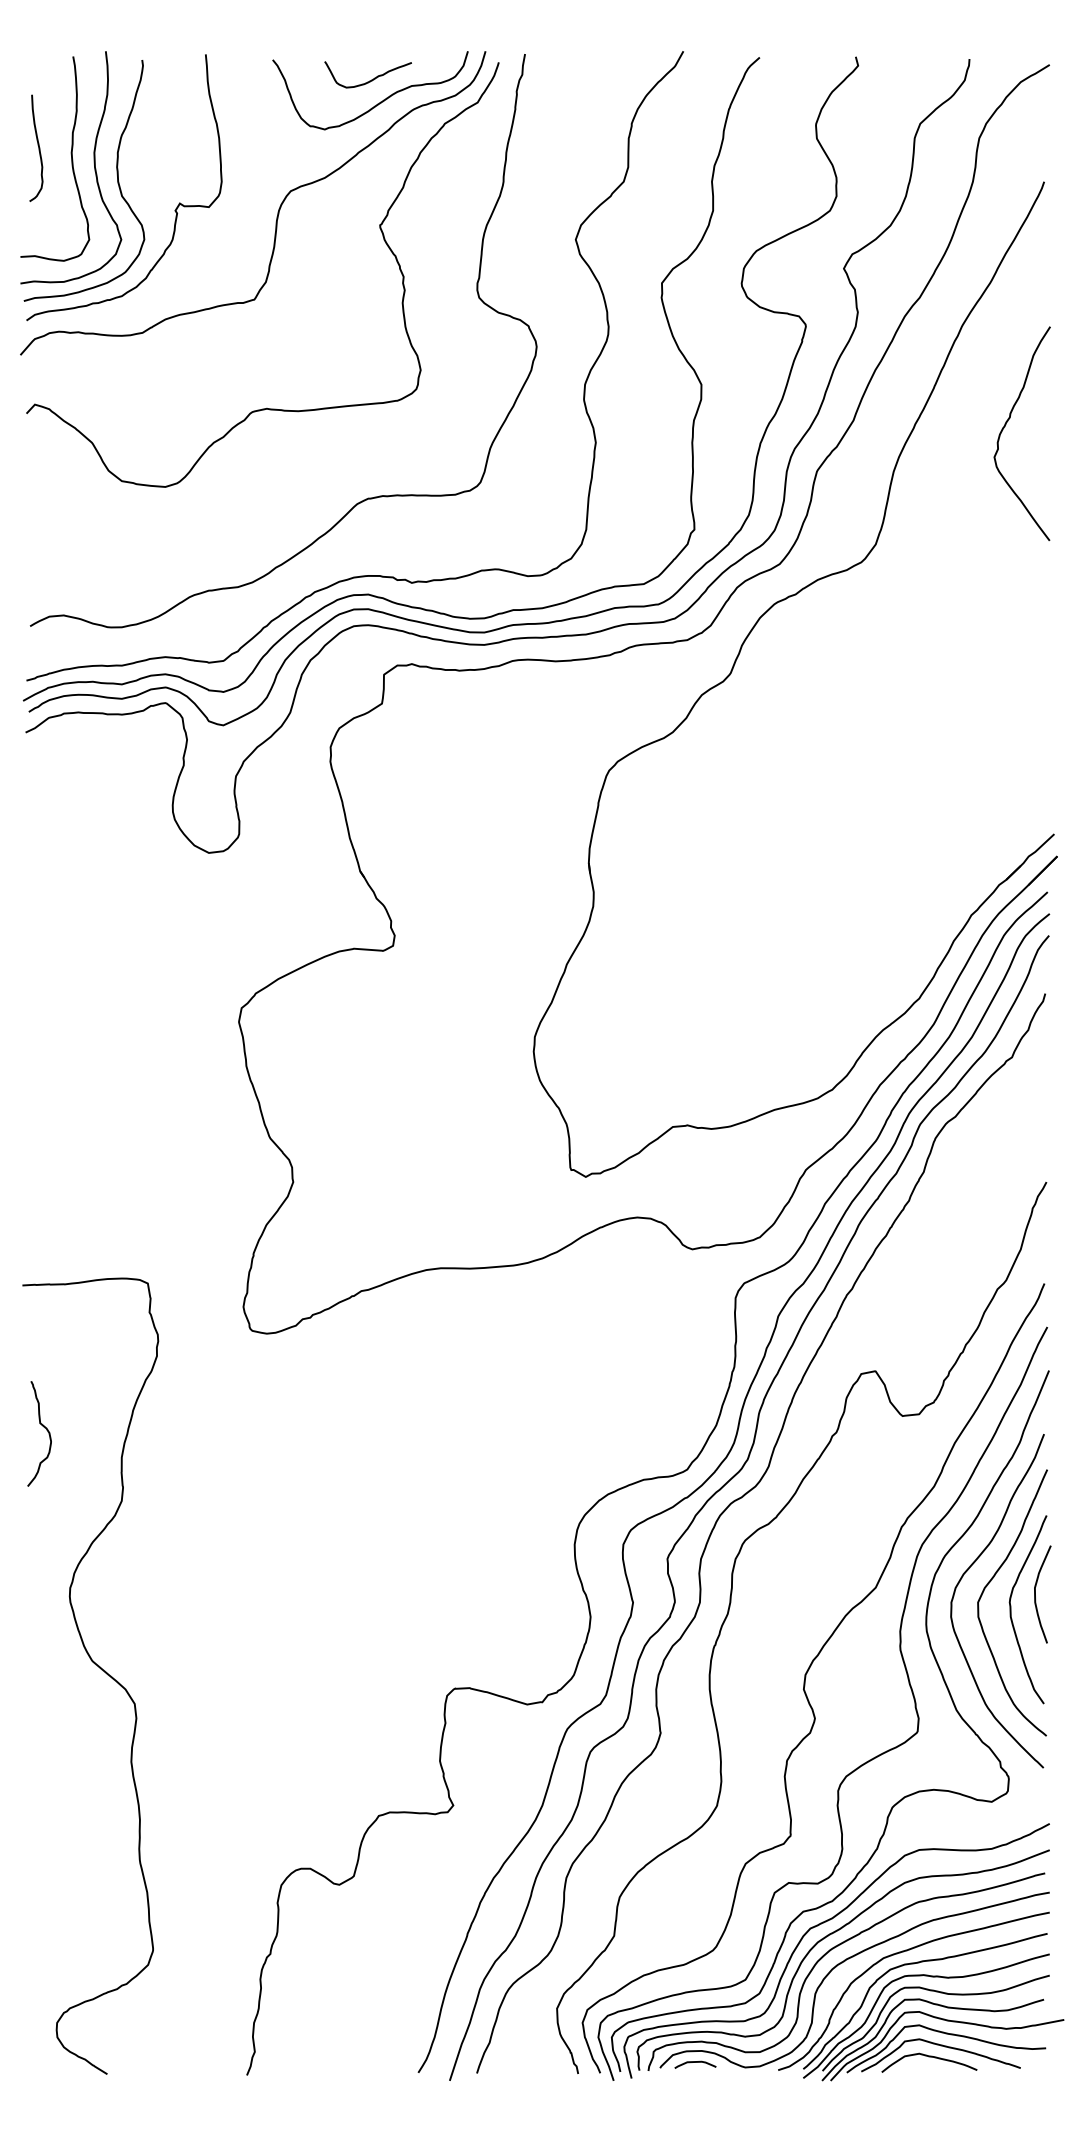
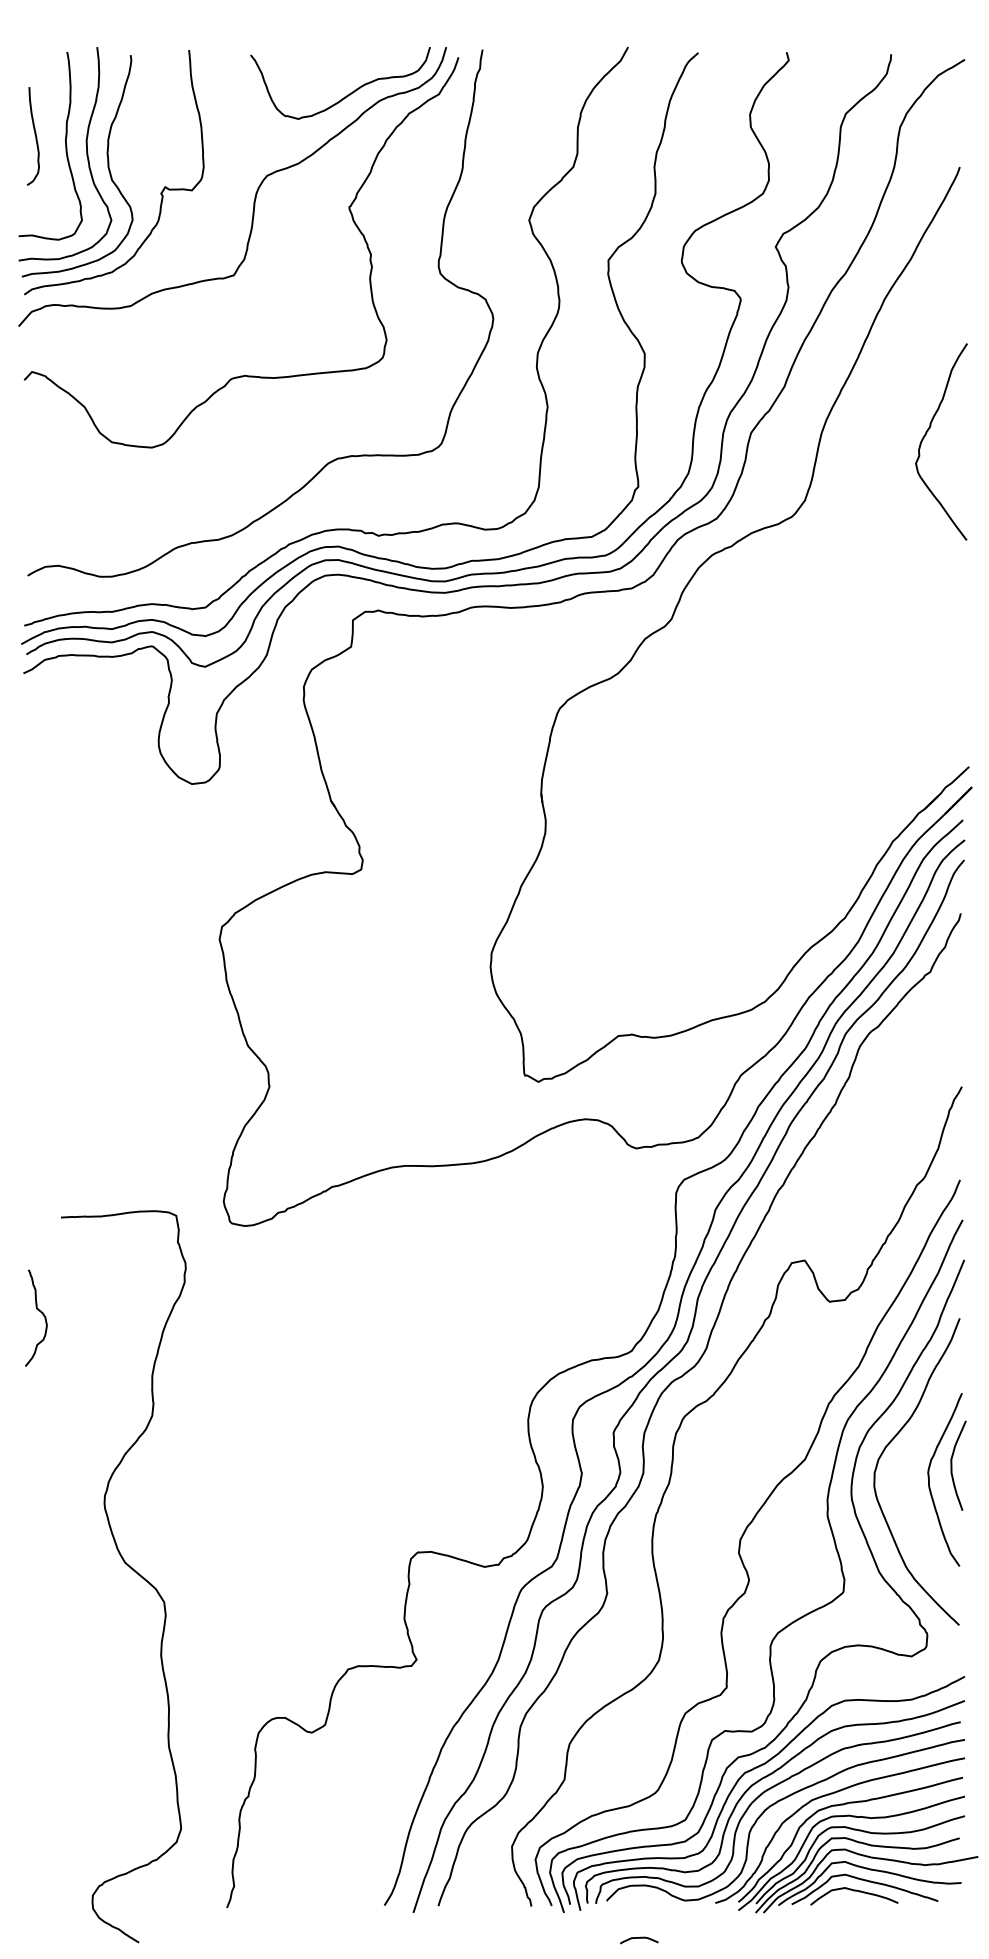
curve: (369, 80) -> (339, 73), removed
curve: (1005, 426) -> (926, 435), moved
curve: (987, 1586) -> (907, 1458), removed
curve: (98, 1667) -> (130, 1568), moved
curve: (695, 2062) -> (639, 1938), moved

